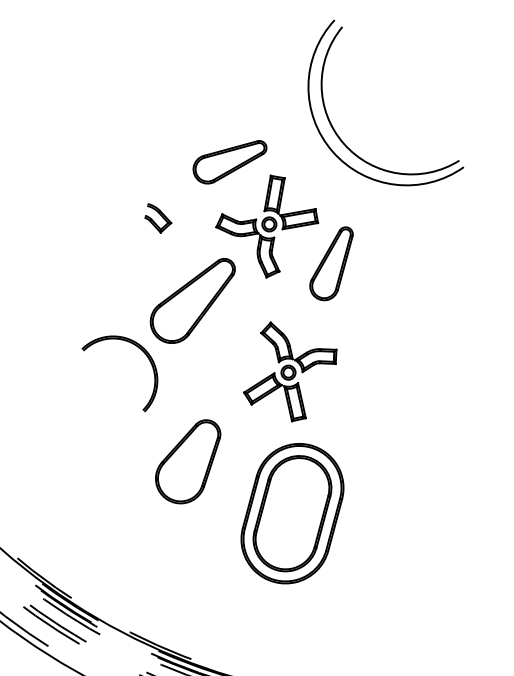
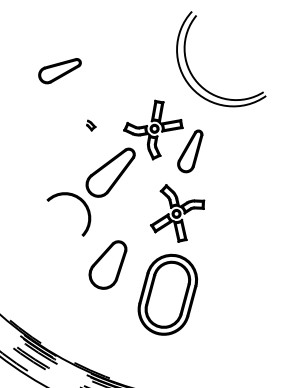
part: (229, 162) -> (59, 71), moved
part: (157, 218) -> (90, 125), size x0.6
part: (290, 371) -> (177, 213), moved

